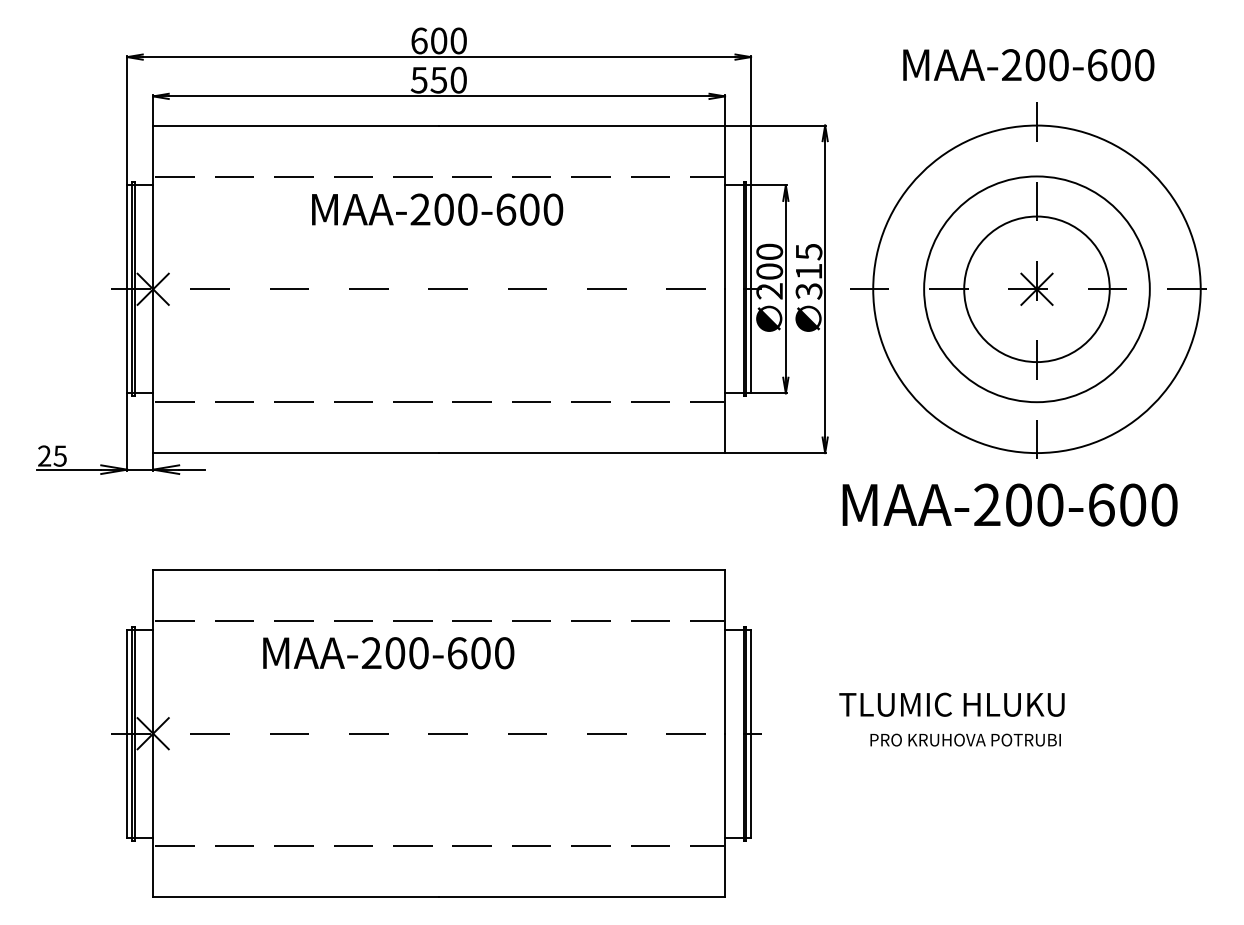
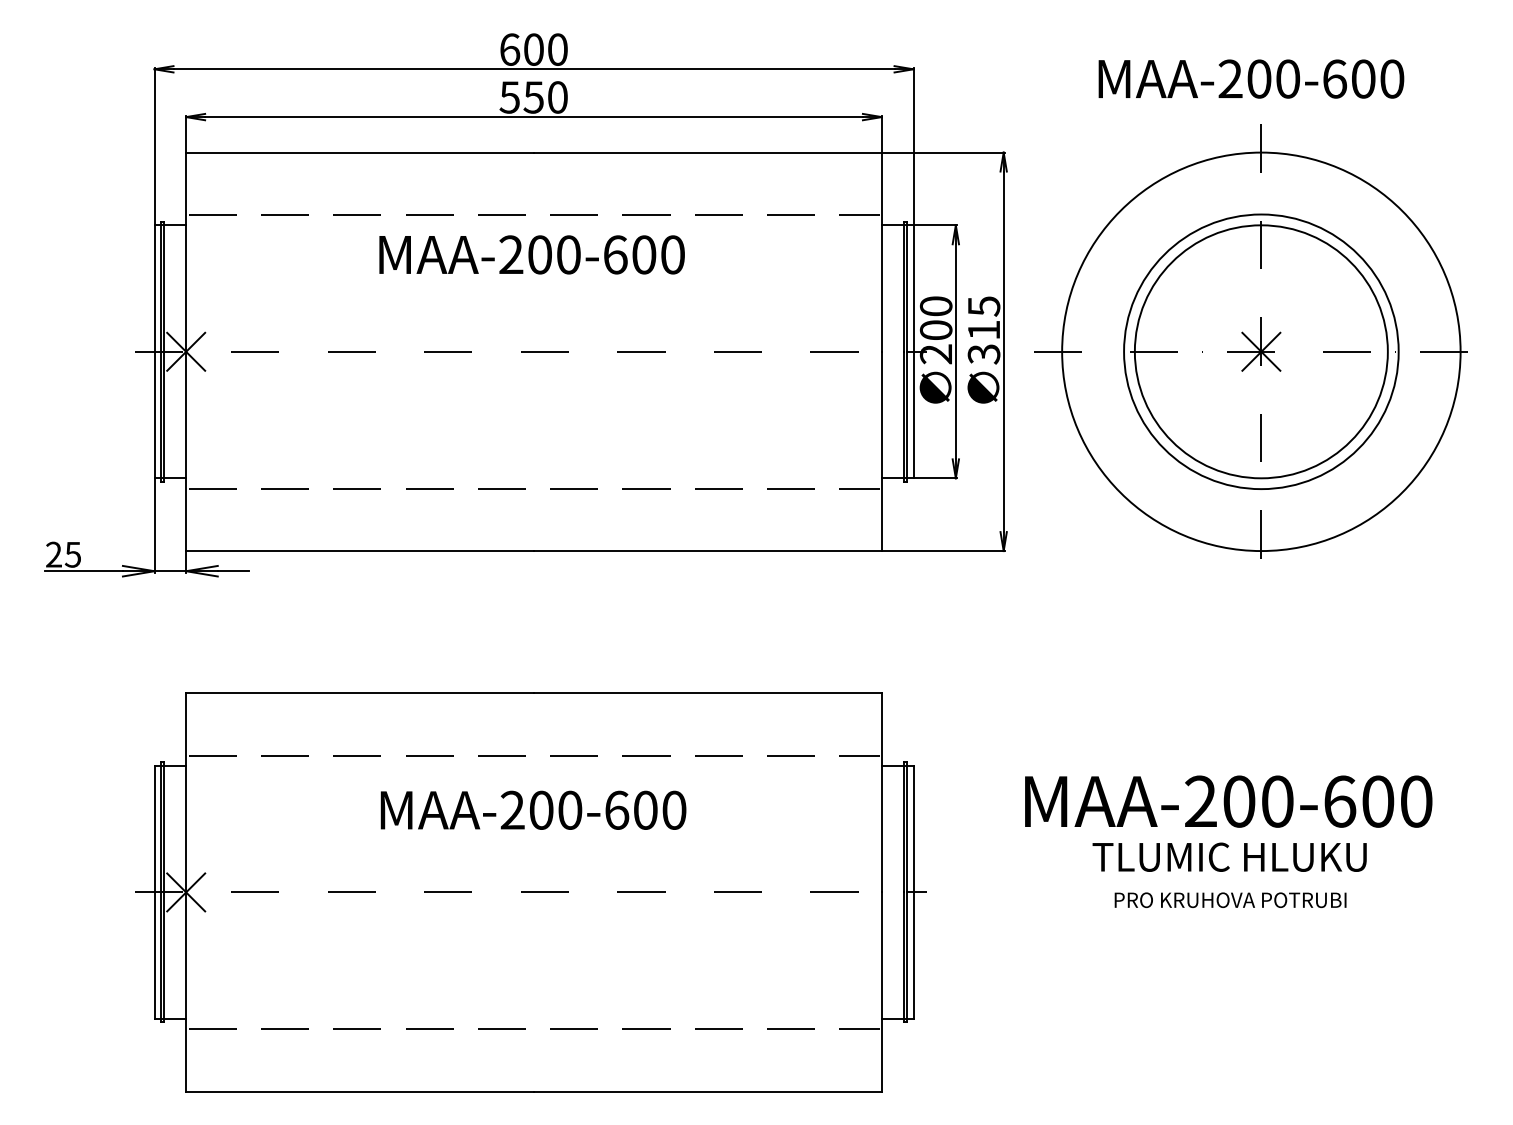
circle: (1036, 289) -> (1260, 352), size x1.43
text: (1009, 504) -> (1227, 800), moved
text: (388, 653) -> (533, 810), moved
text: (951, 704) -> (1229, 856), moved
text: (965, 739) -> (1230, 899), moved

